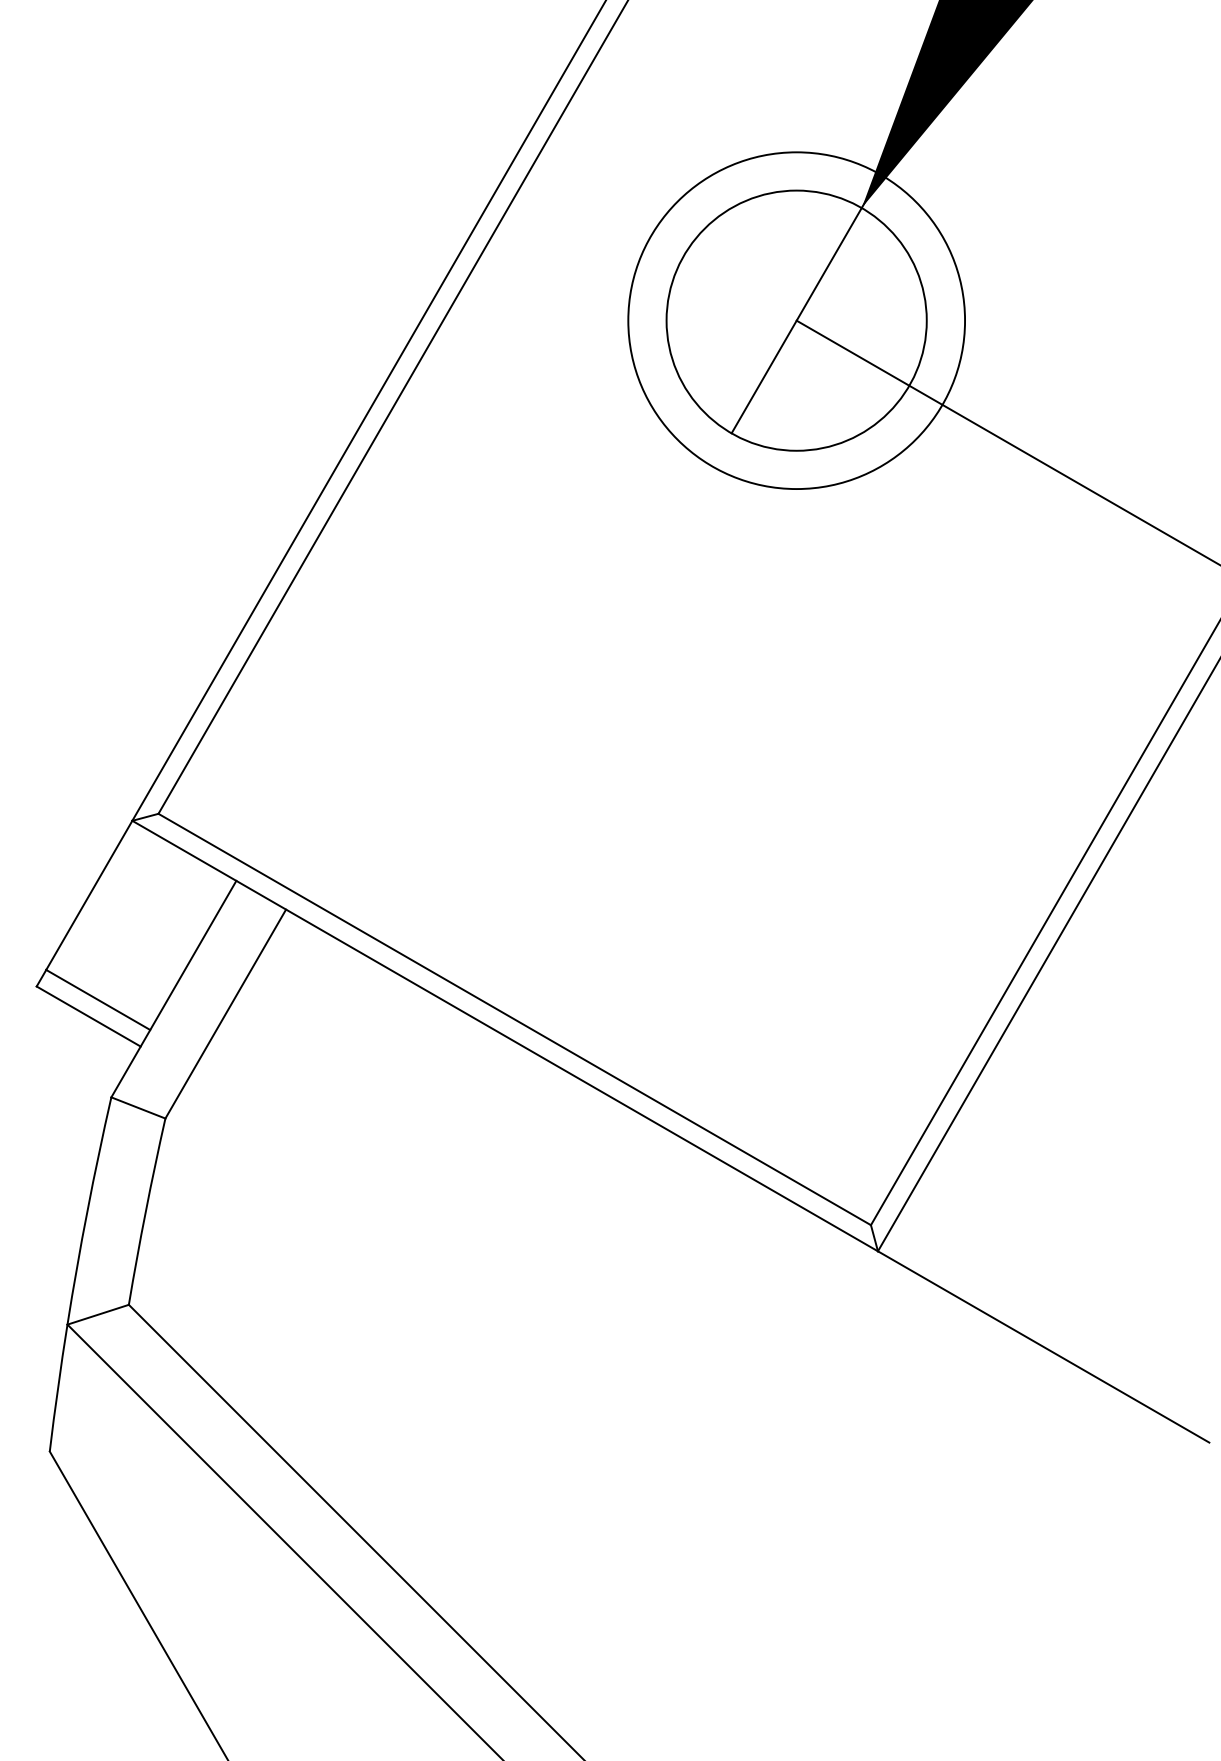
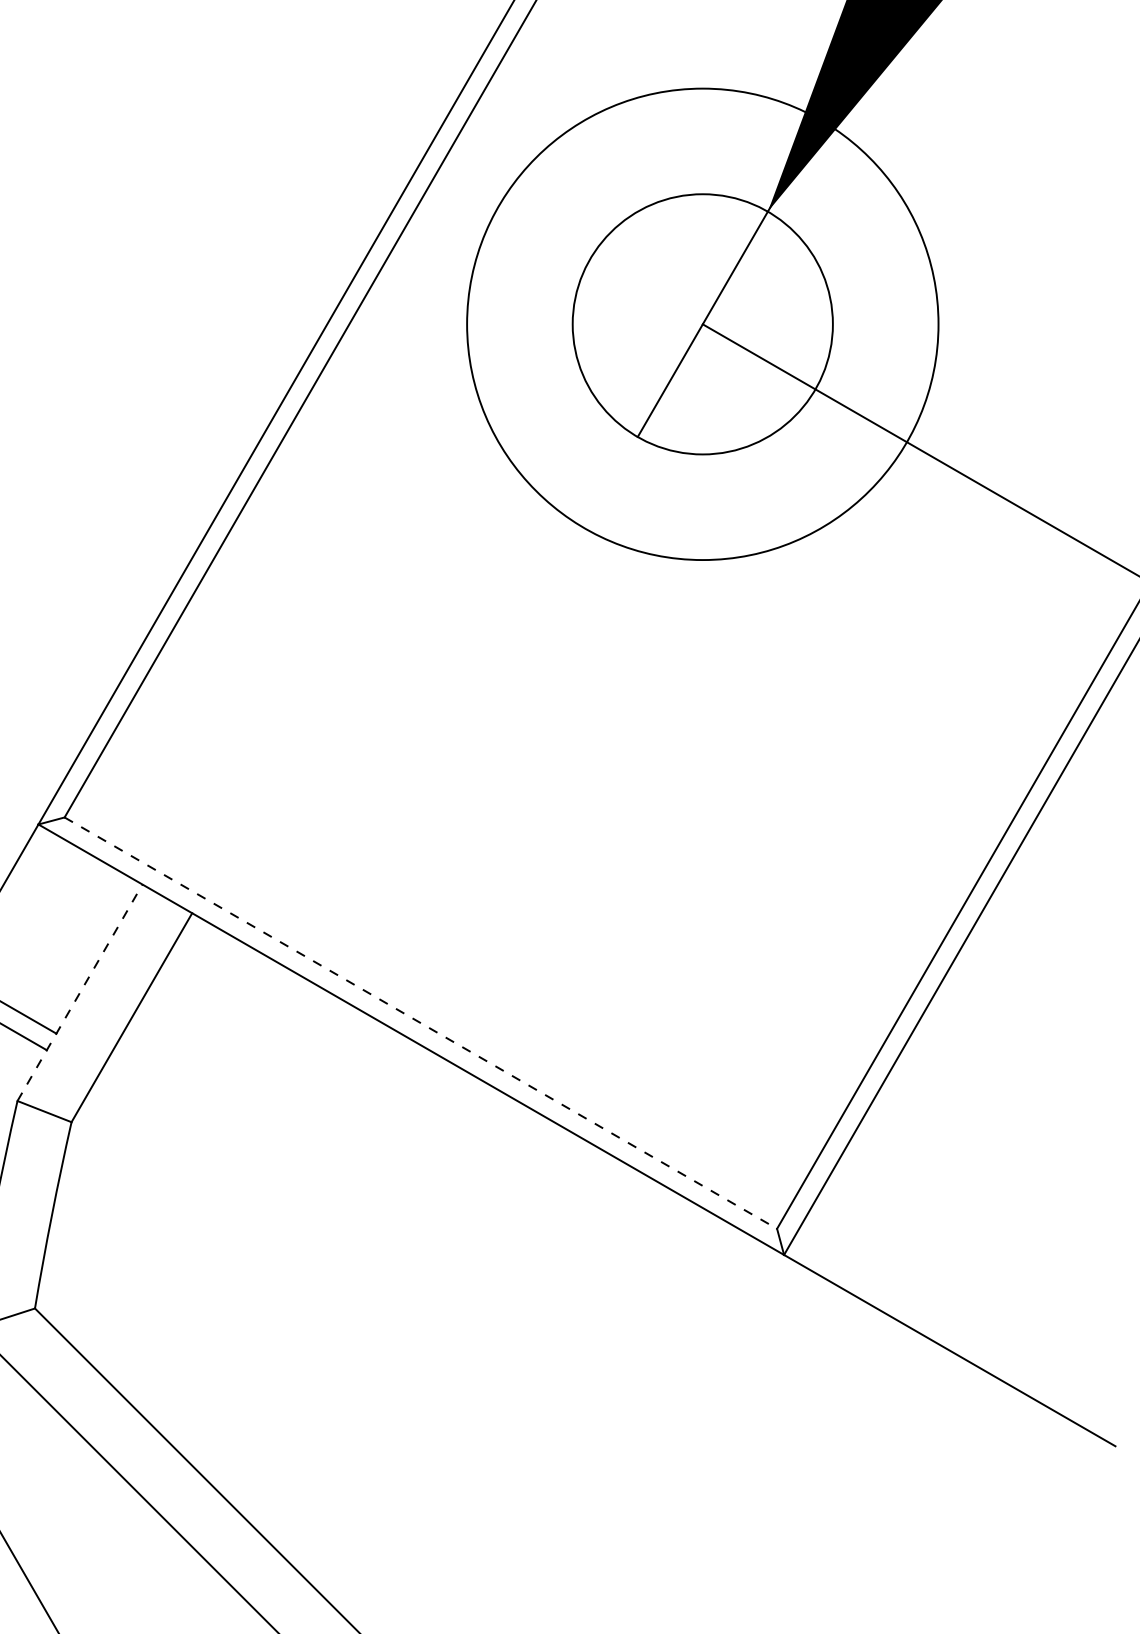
circle: (796, 320) -> (702, 324), size x1.4
line: (173, 989) -> (79, 993), solid -> dashed
line: (515, 1019) -> (421, 1023), solid -> dashed

